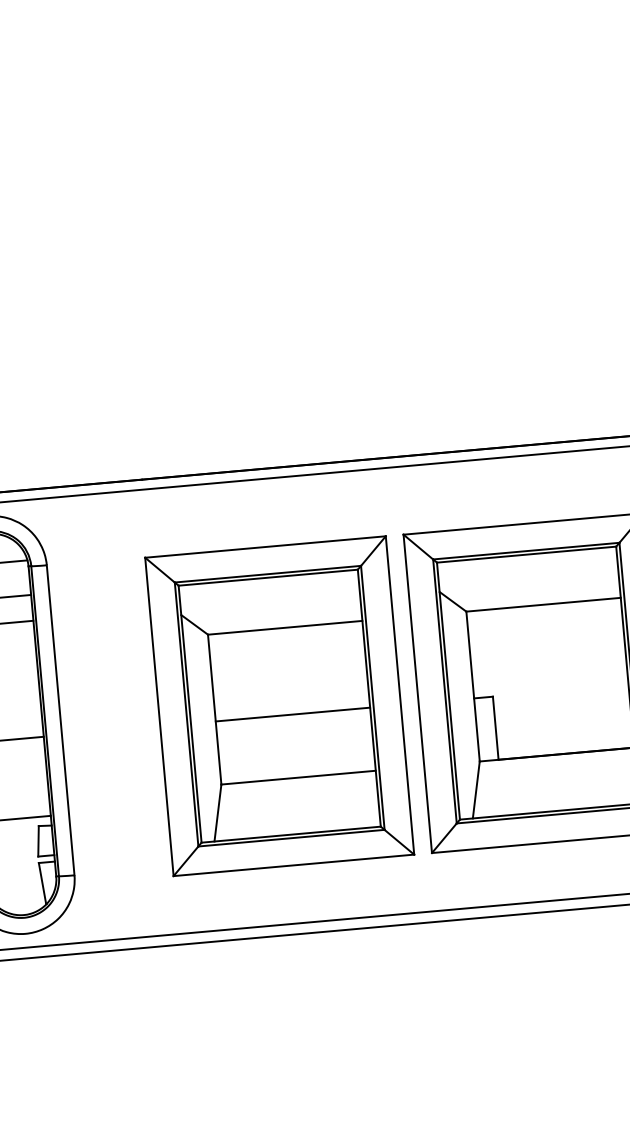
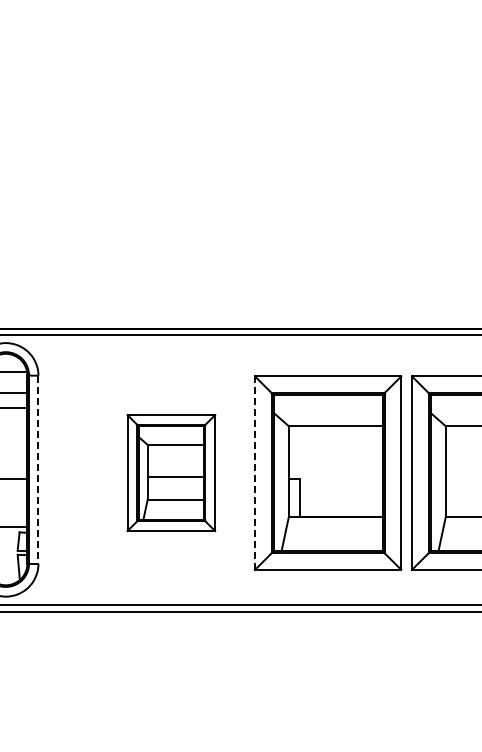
line: (418, 694) -> (255, 473), solid -> dashed
part: (280, 705) -> (171, 472), size x0.6
line: (60, 721) -> (38, 470), solid -> dashed

